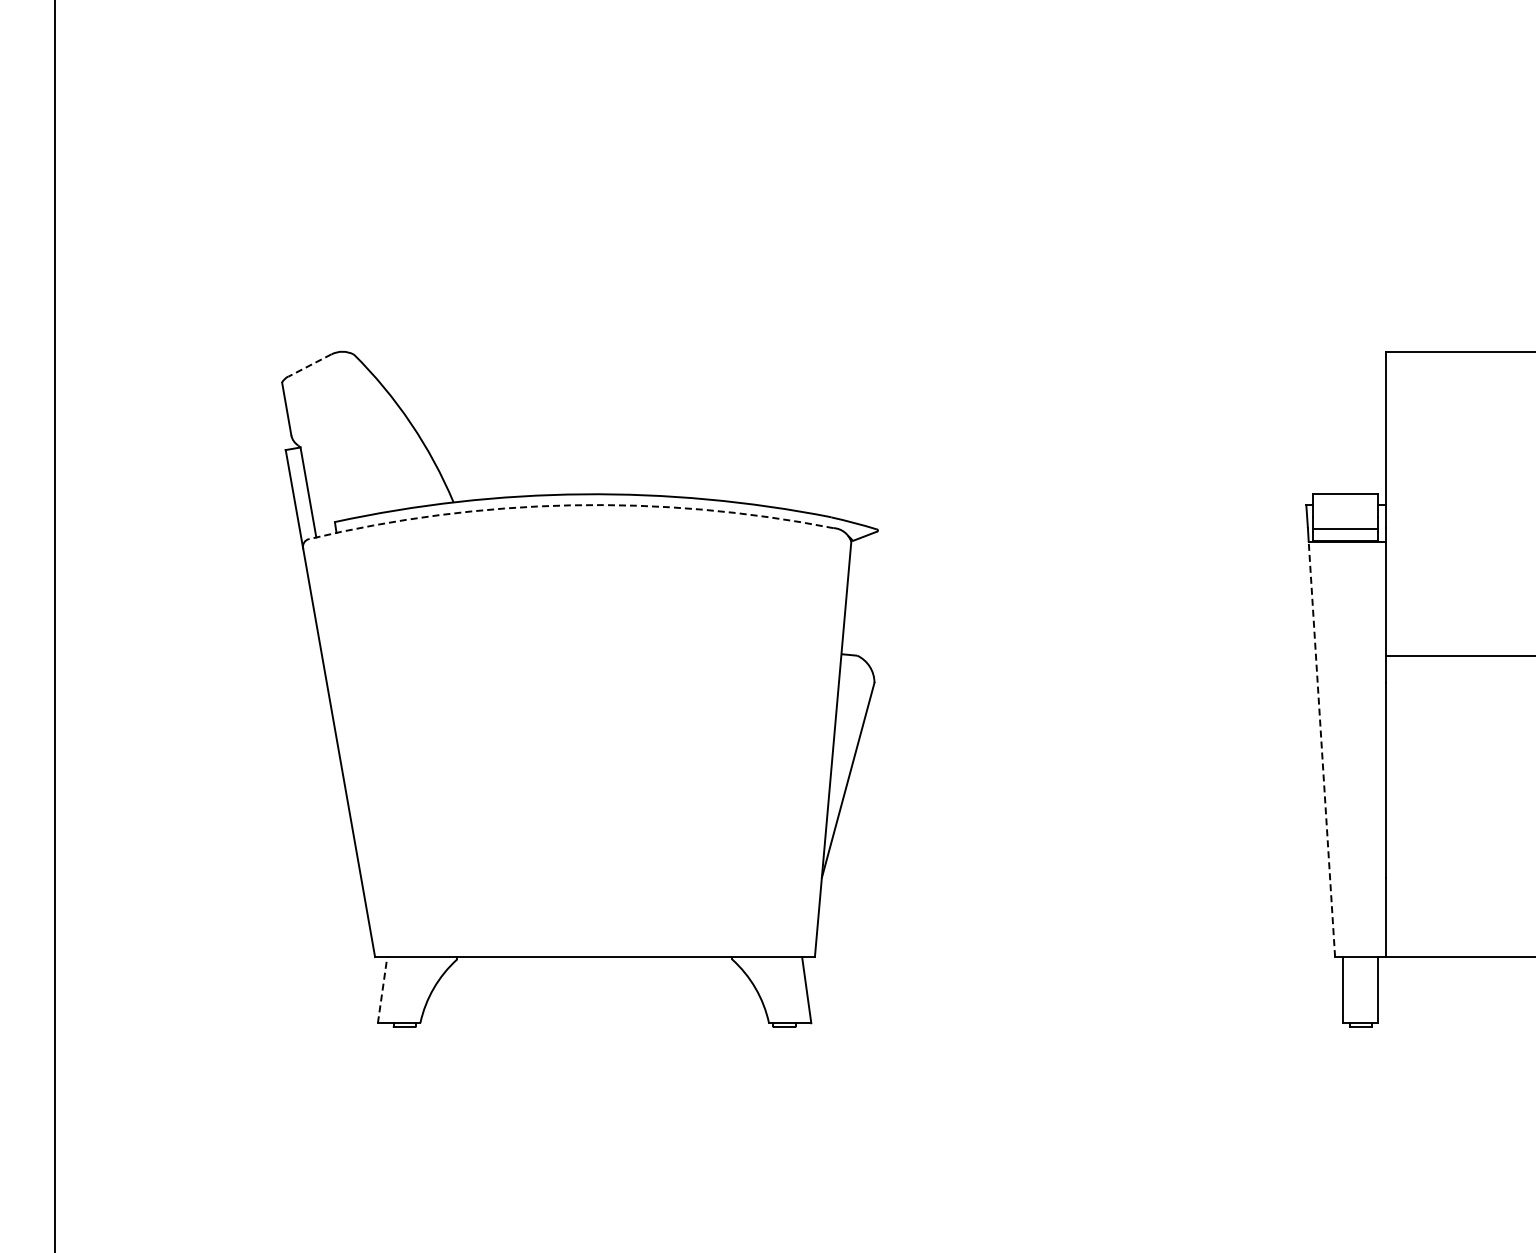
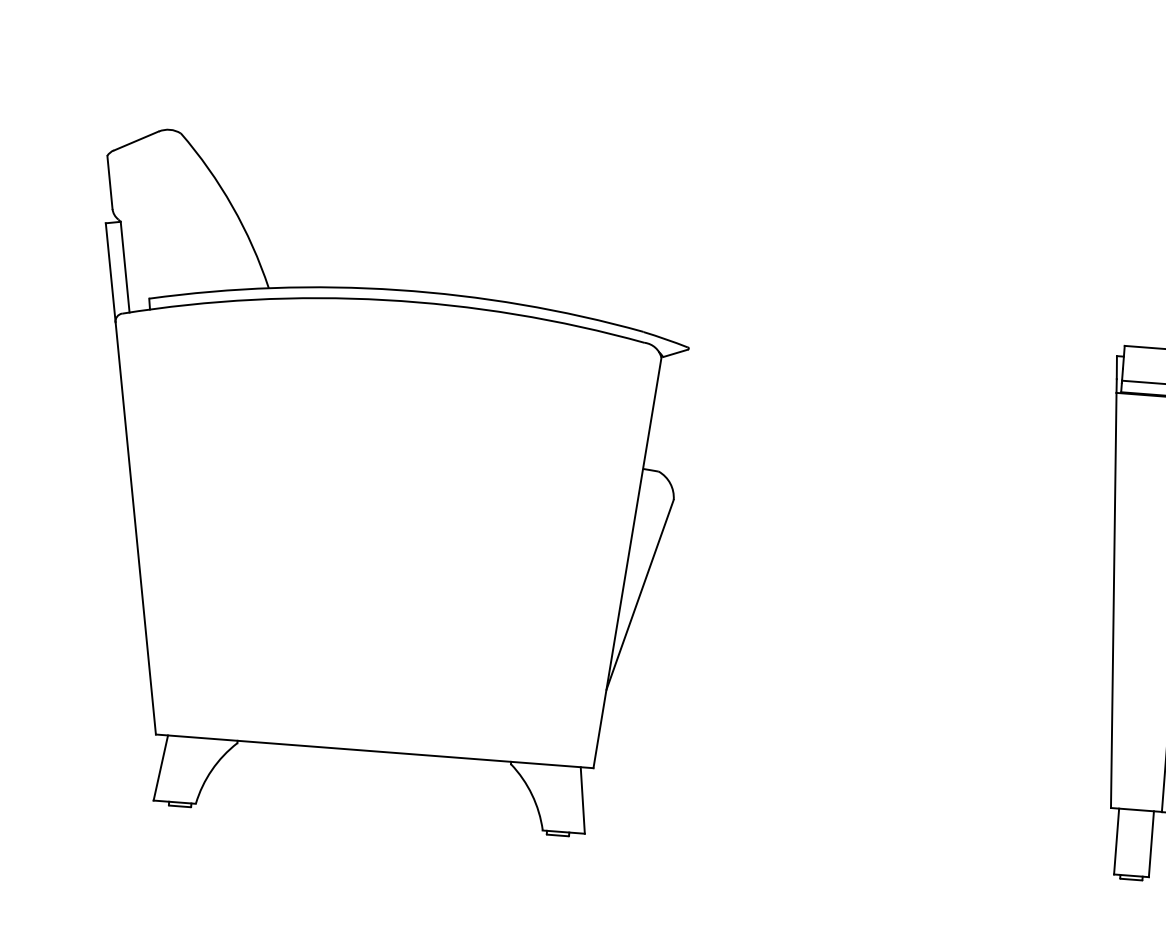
line: (309, 365) -> (135, 140), dashed -> solid
arc: (570, 505) -> (384, 300), dashed -> solid
line: (1321, 748) -> (1113, 599), dashed -> solid
line: (382, 989) -> (160, 767), dashed -> solid

